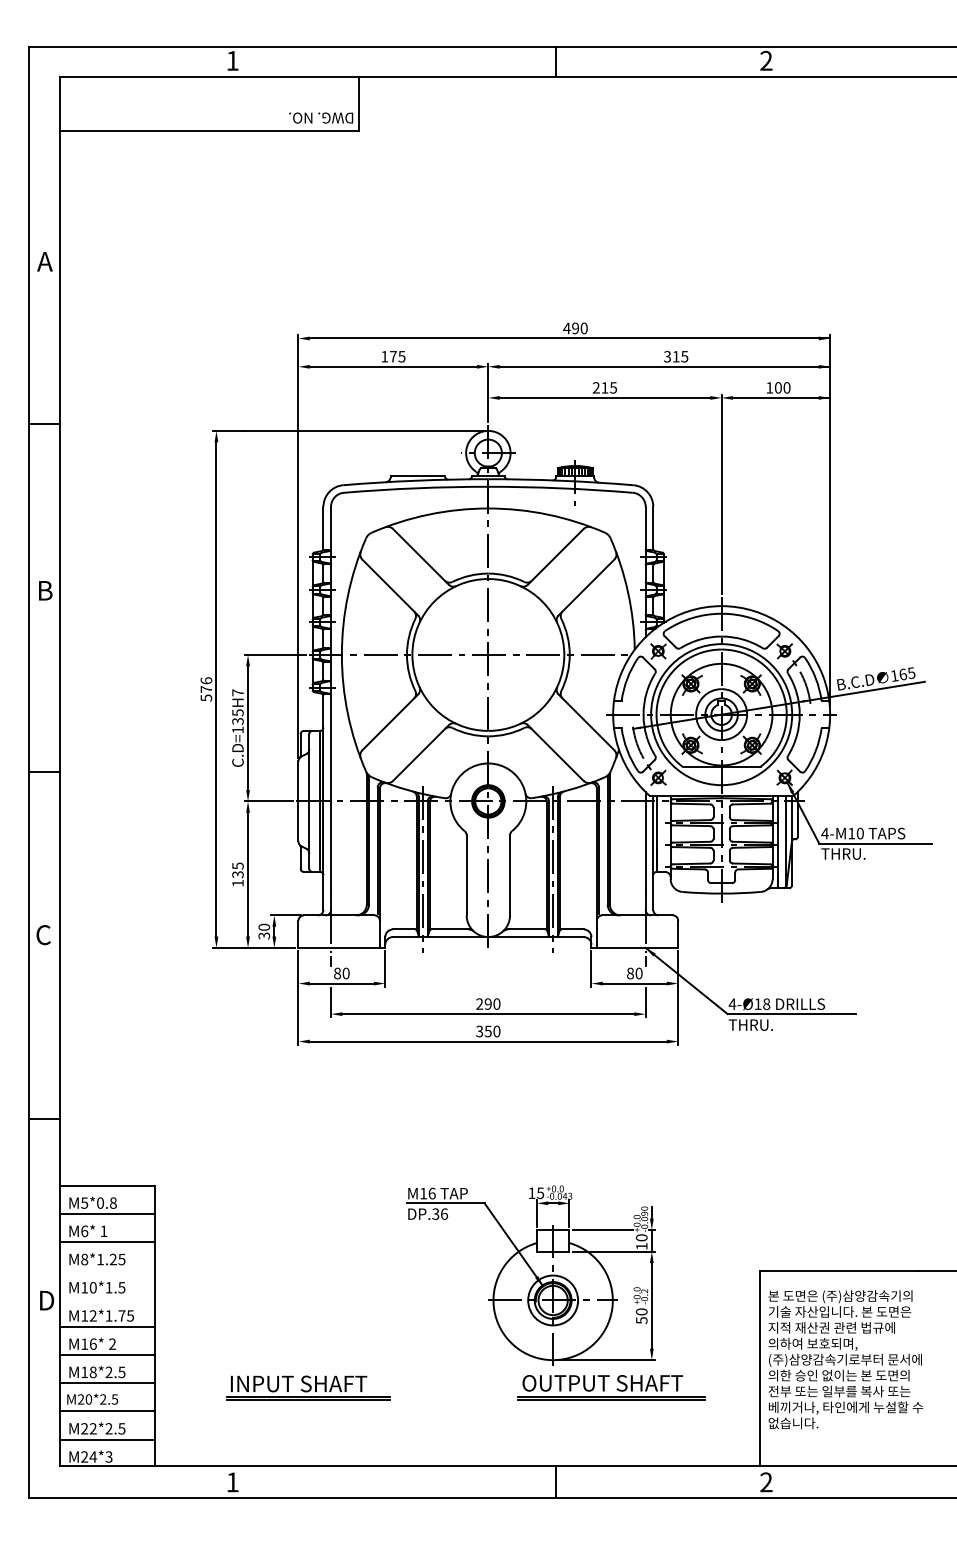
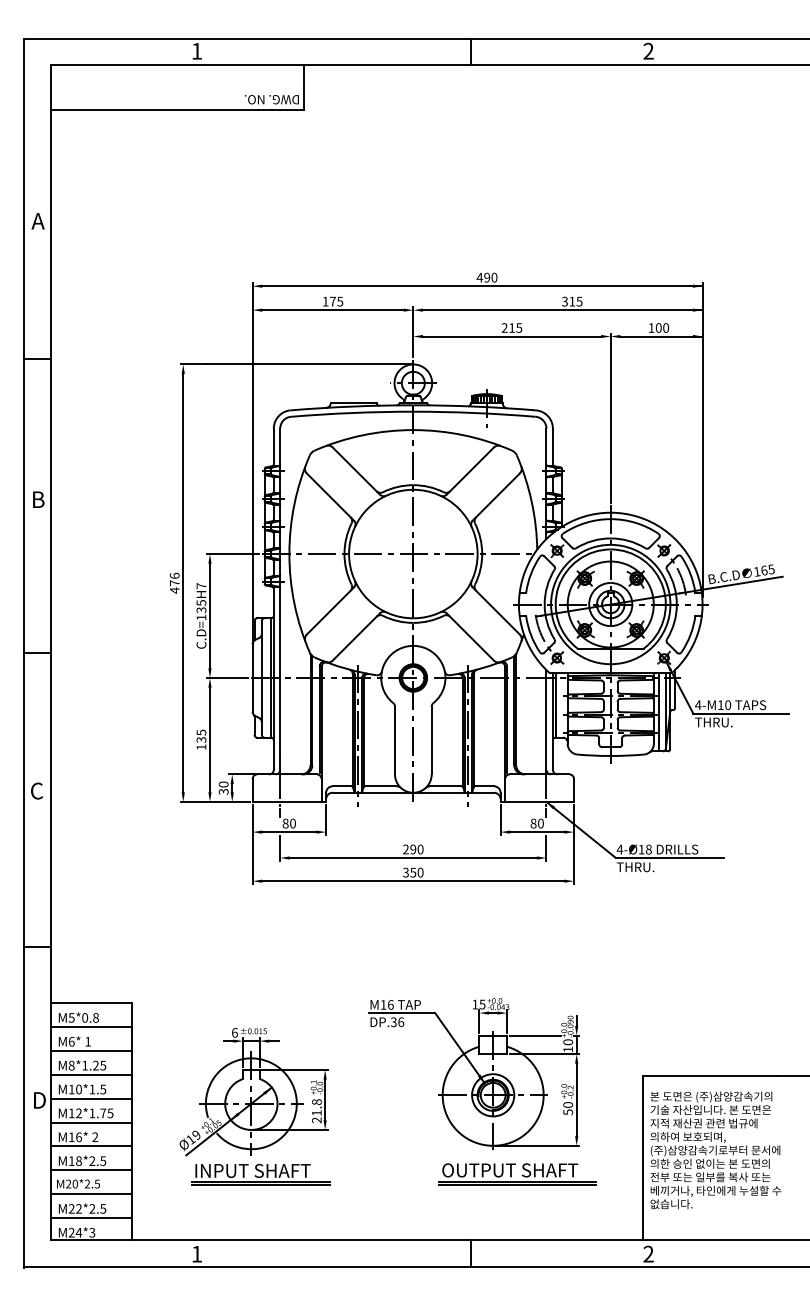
text: (206, 698) -> (174, 590), 576 -> 476
line: (106, 1269) -> (90, 1074), added
part: (529, 1274) -> (473, 1073), moved
part: (299, 1291) -> (253, 1092), added
line: (106, 1298) -> (90, 1098), added

